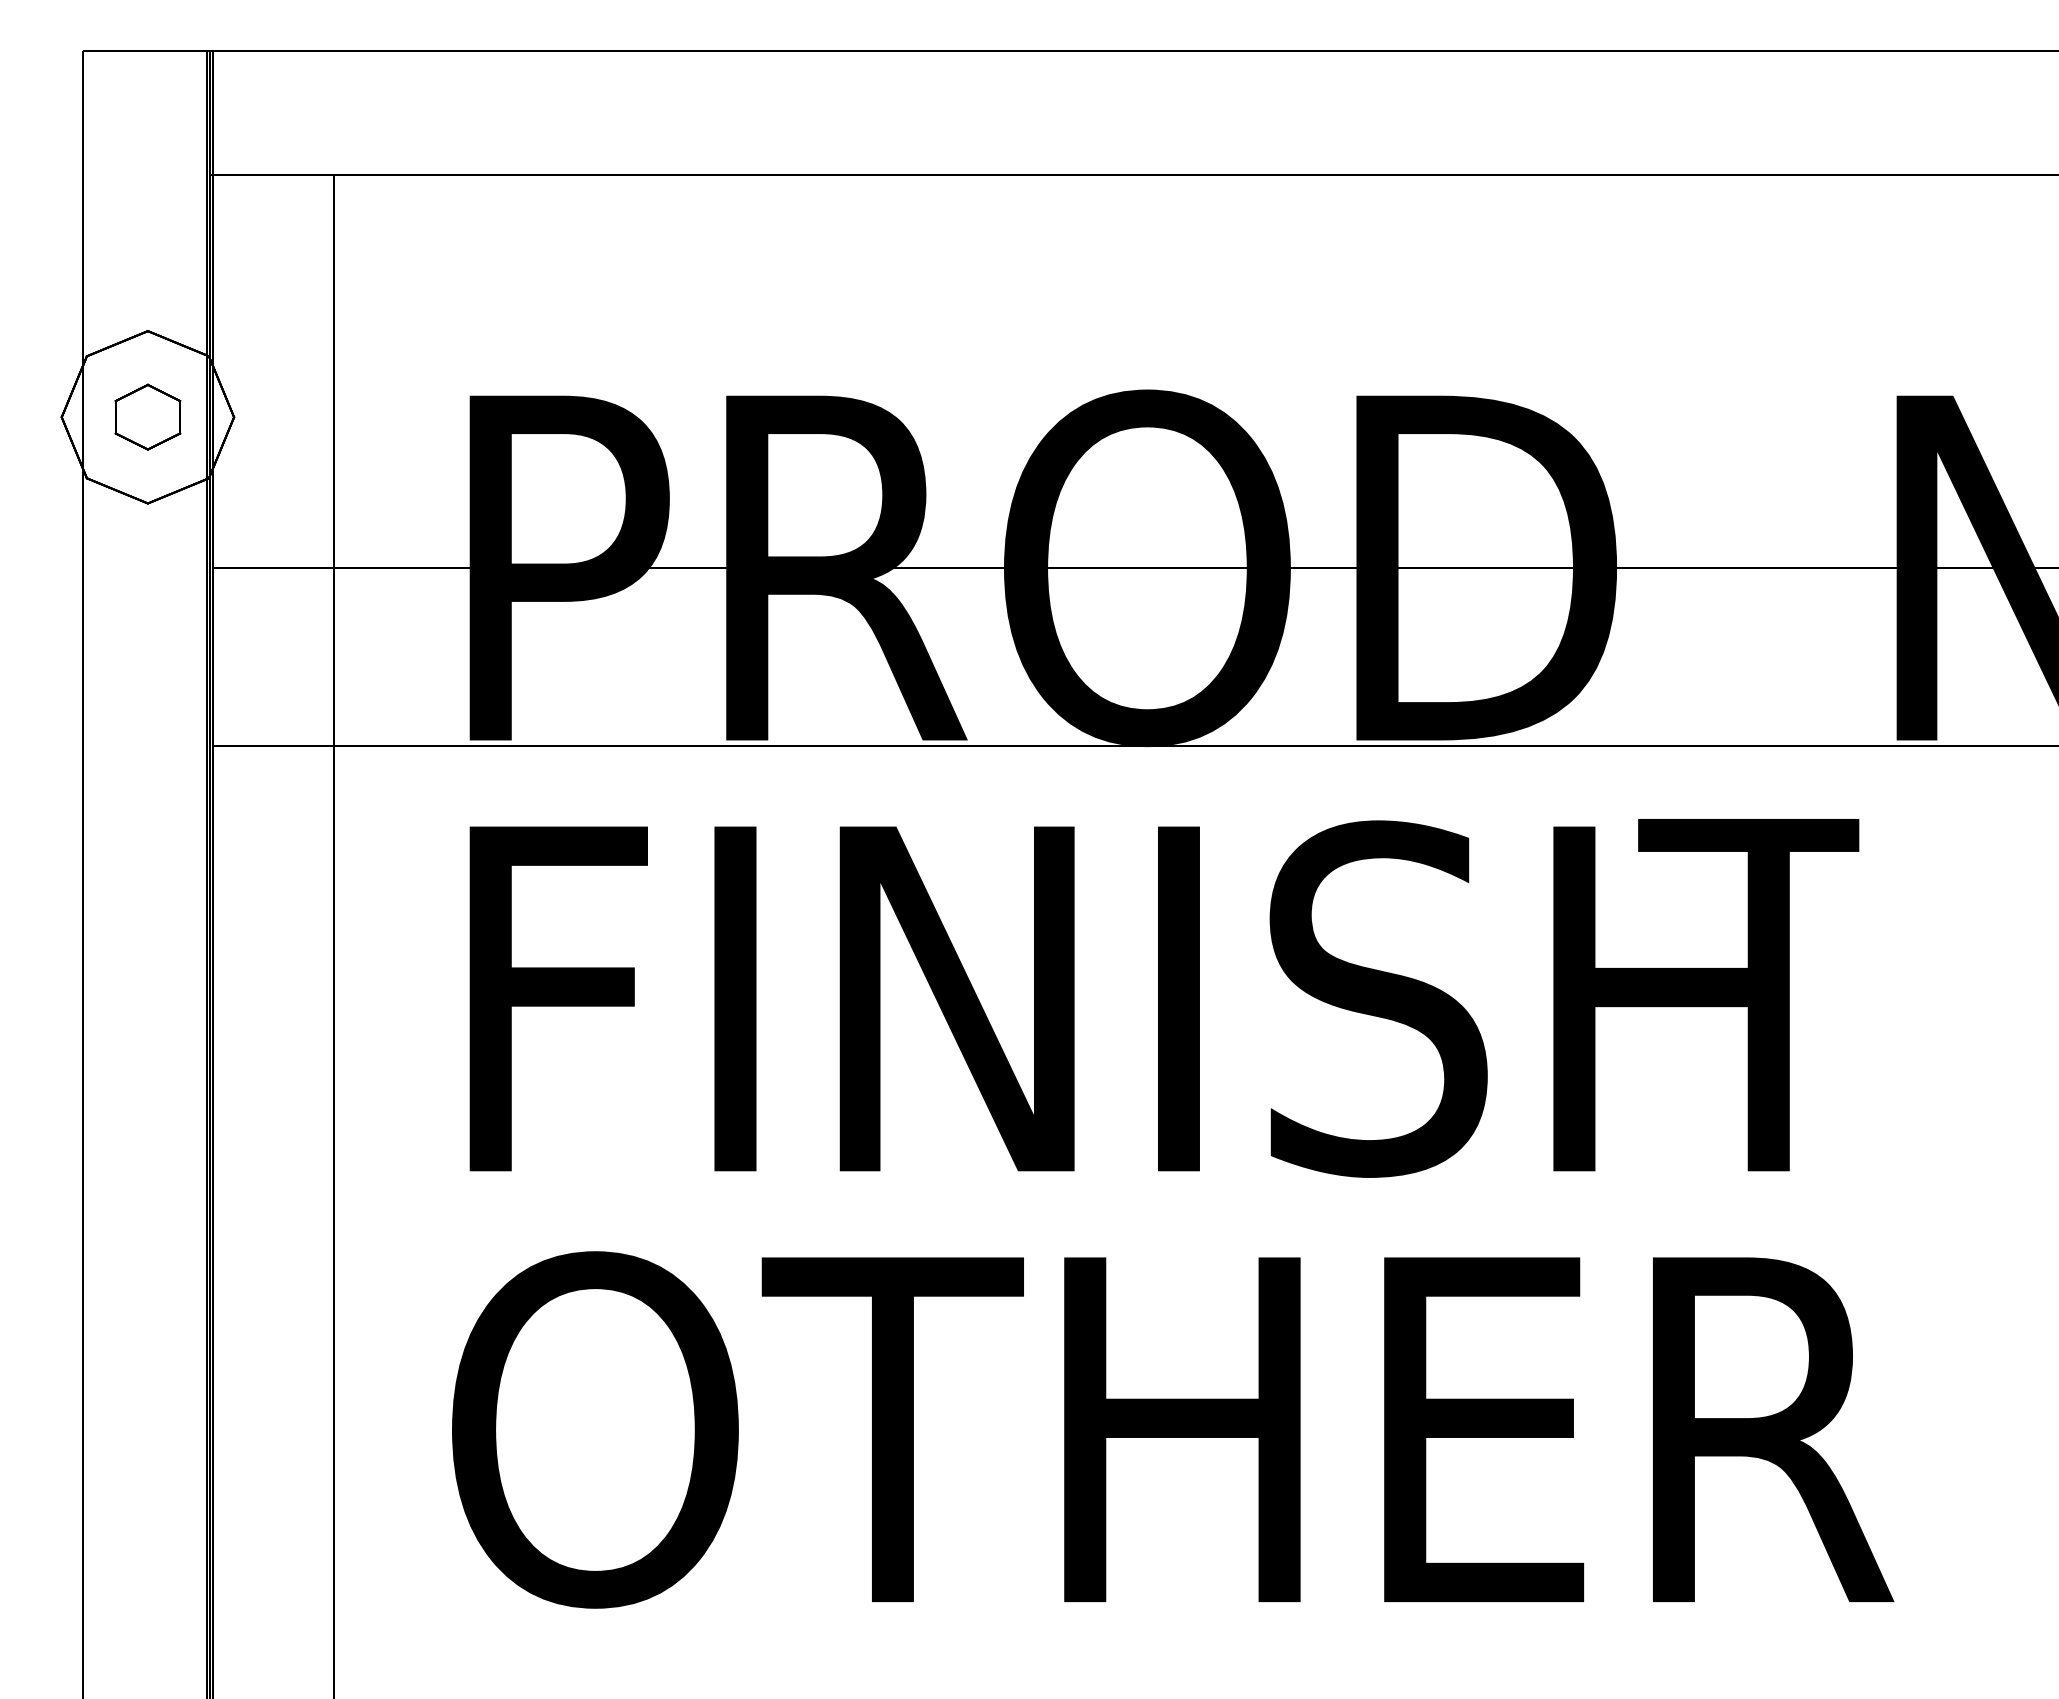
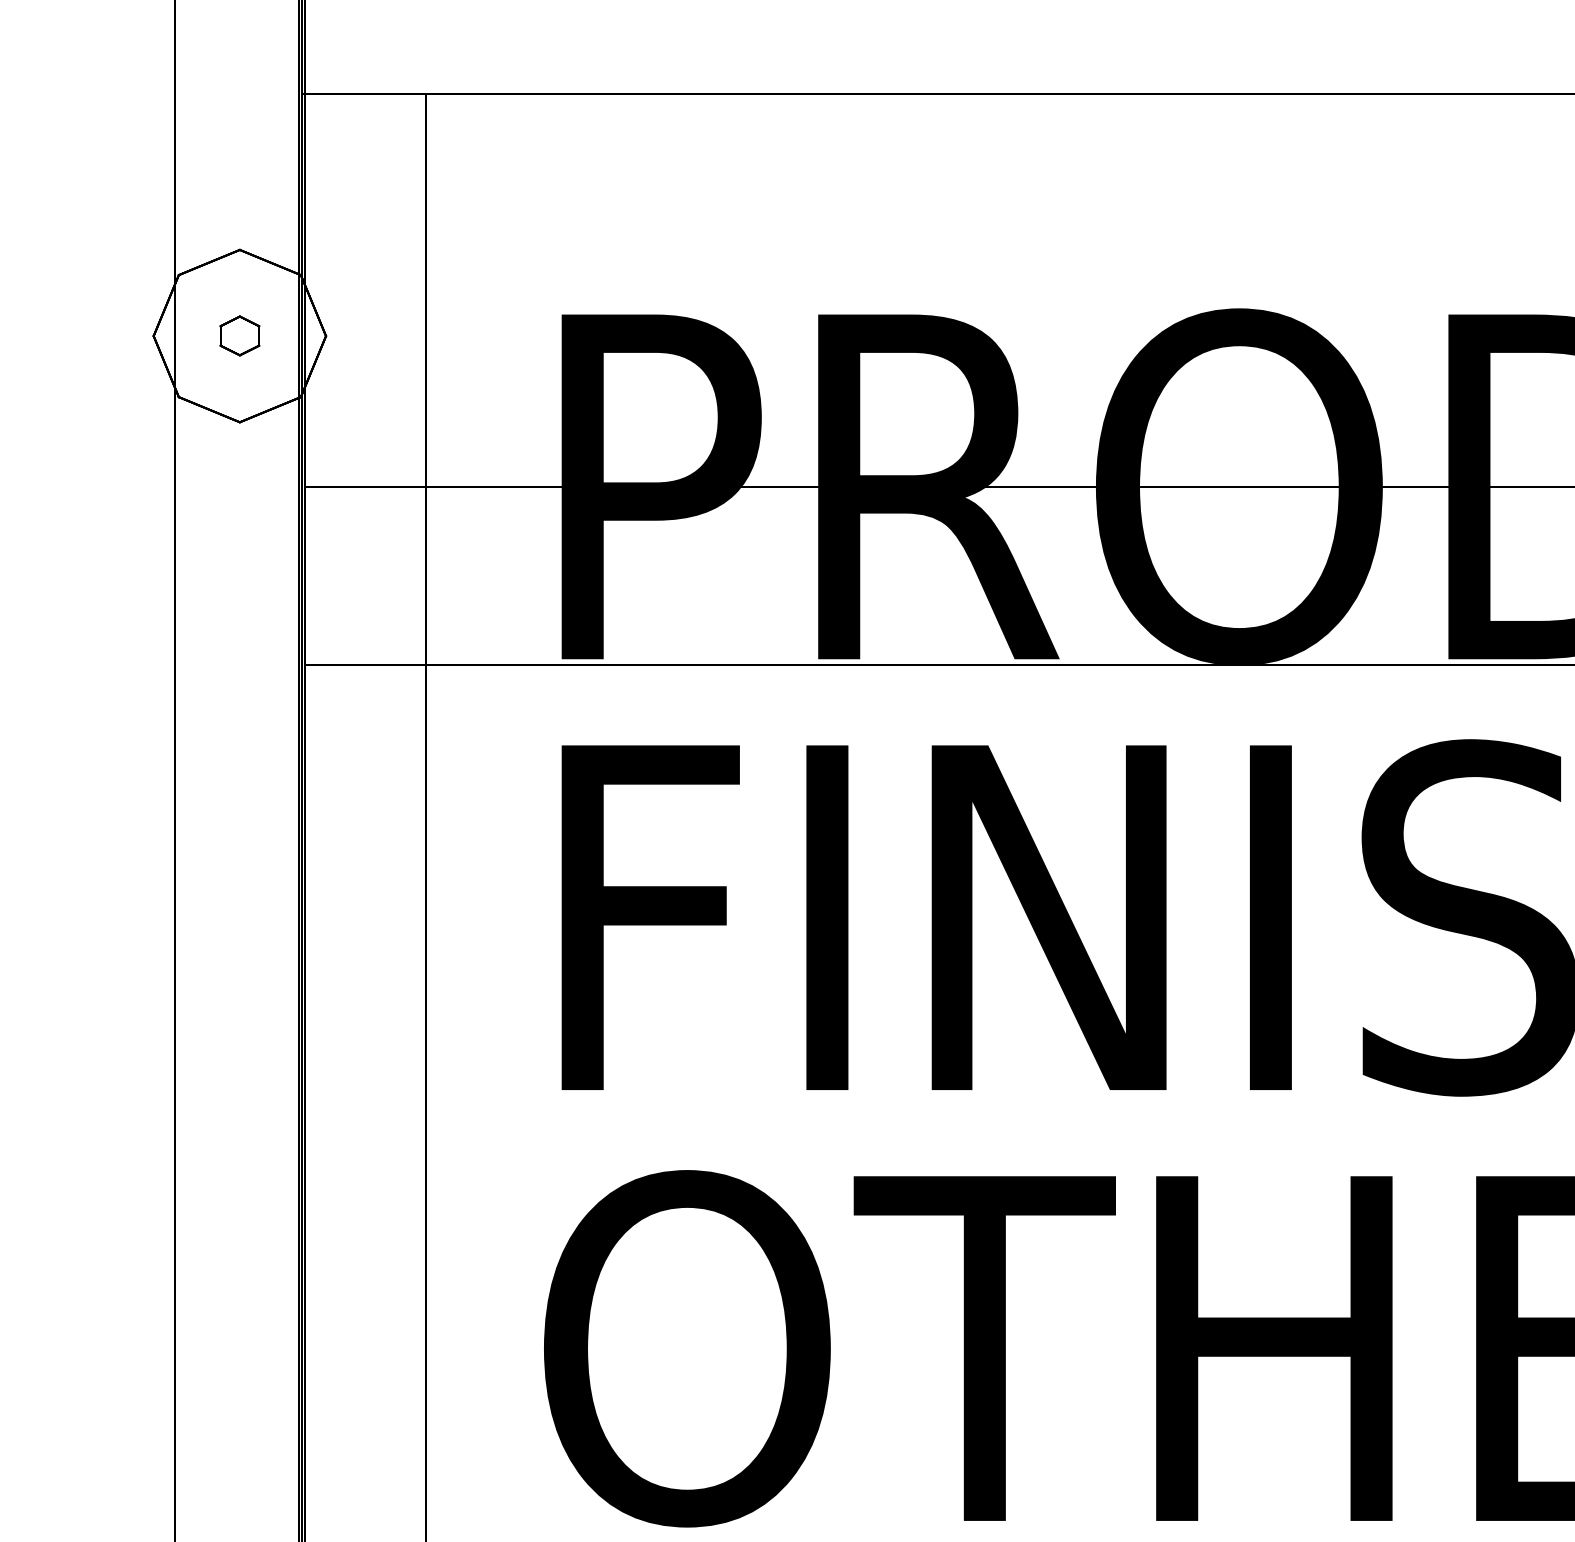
part: (147, 416) -> (239, 335), size x0.6

